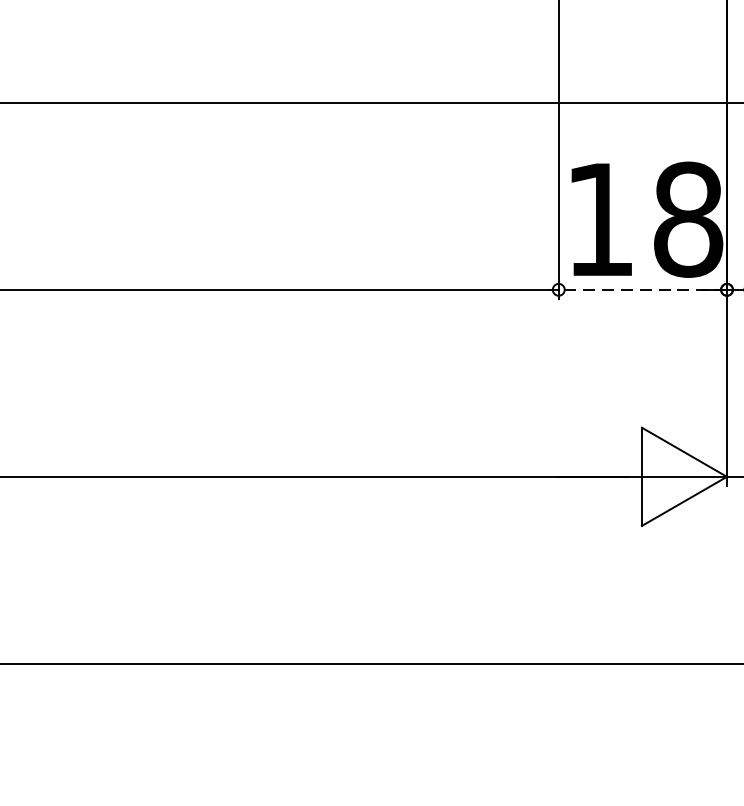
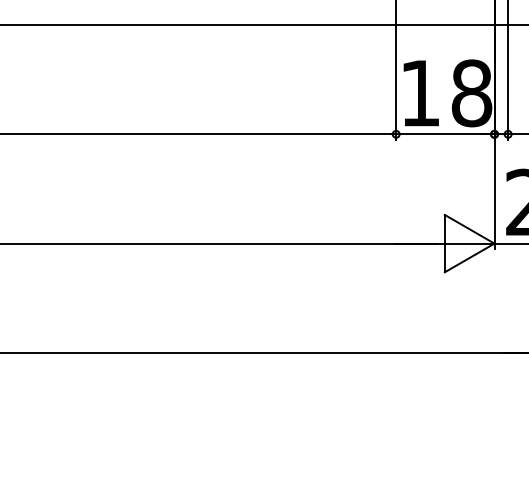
line: (641, 290) -> (444, 134), dashed -> solid

